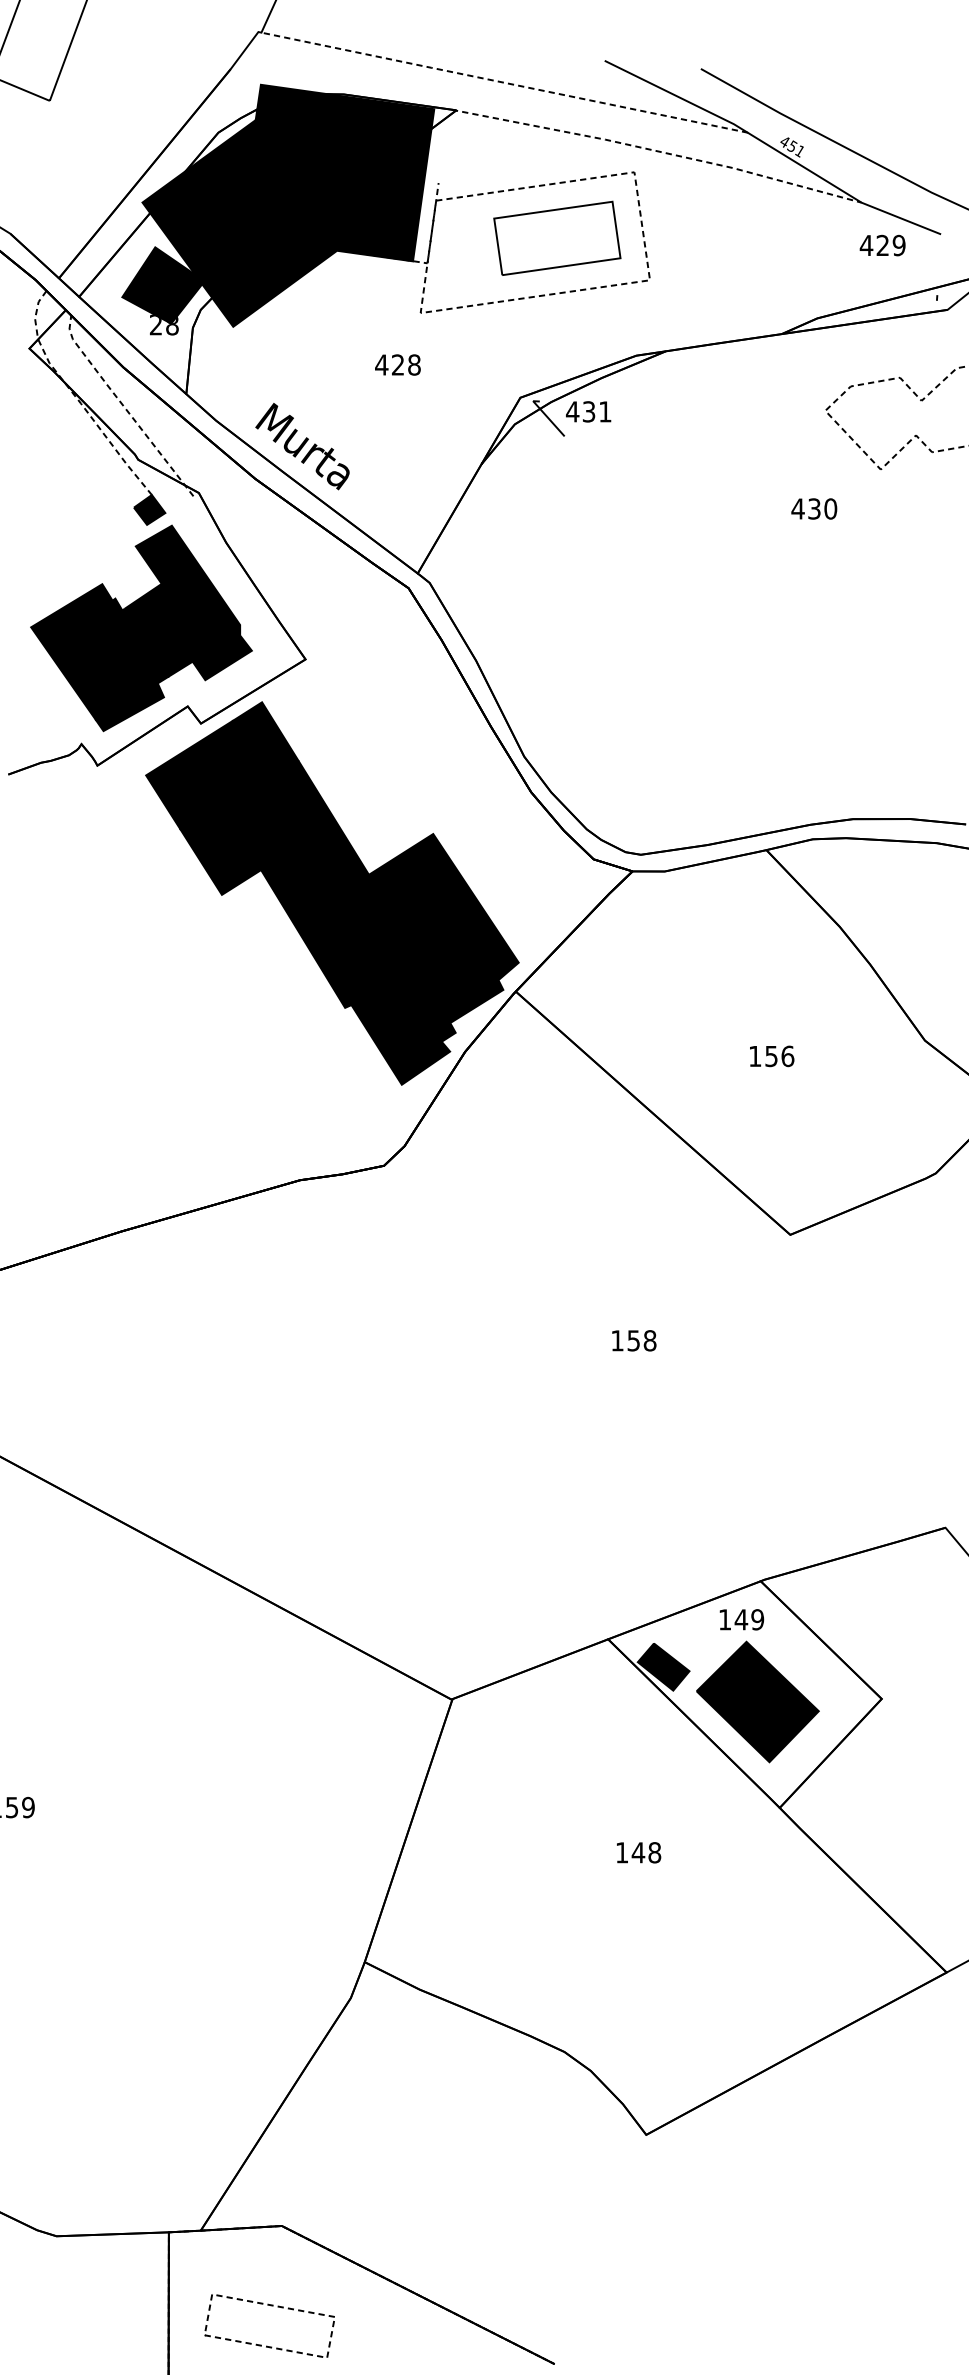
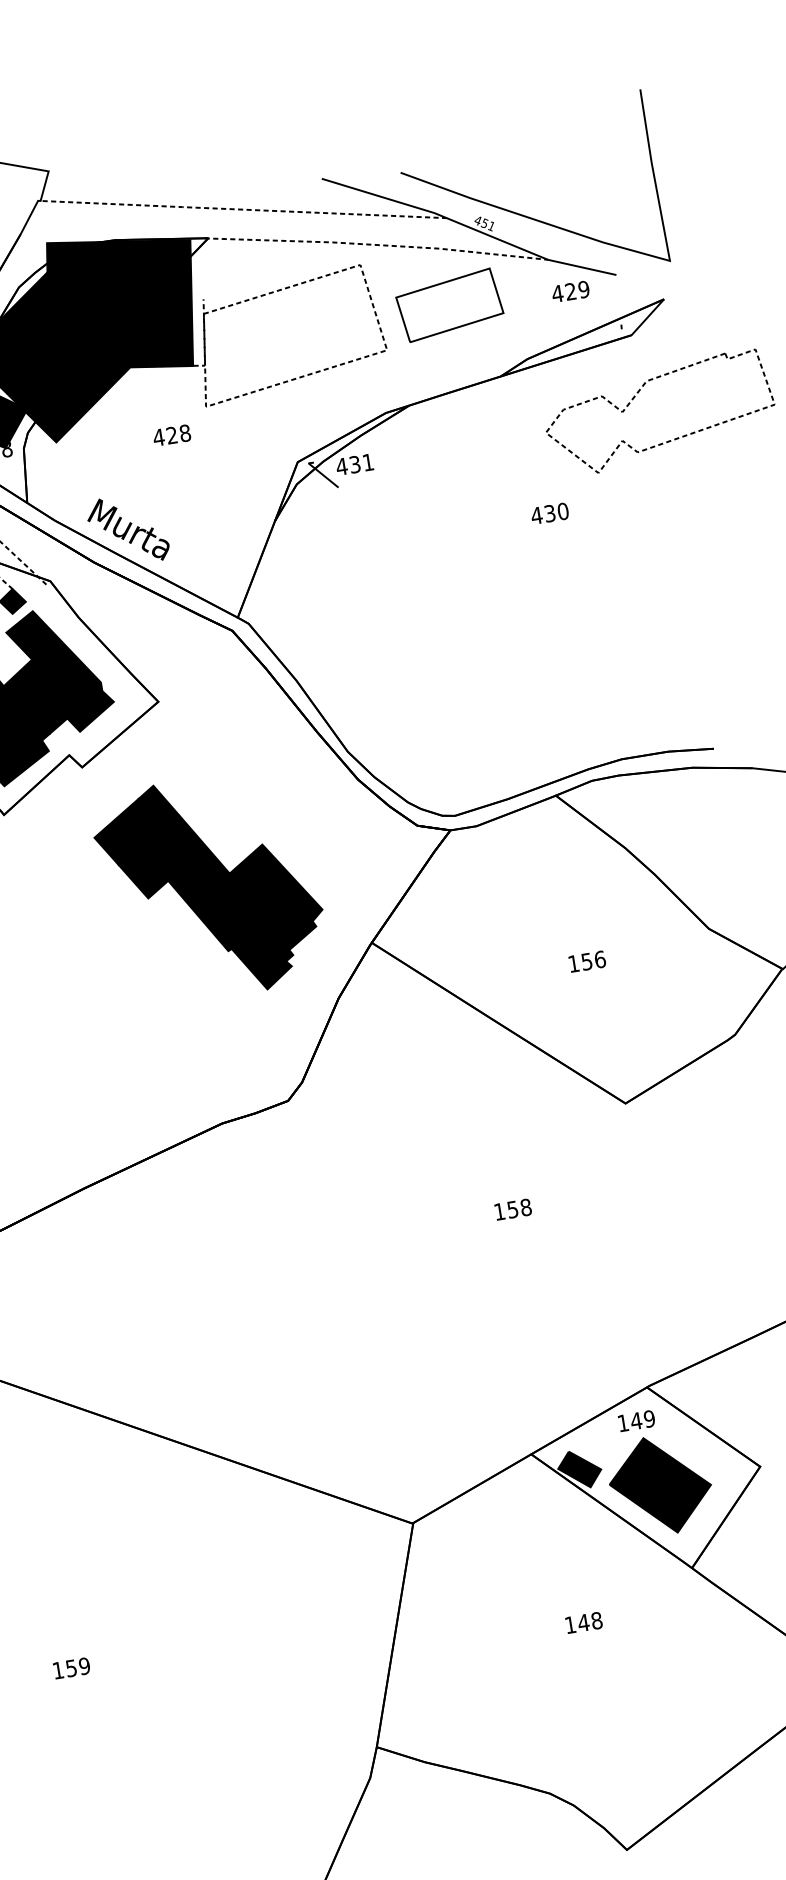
part: (557, 237) -> (449, 304), moved
text: (397, 364) -> (171, 435), moved
part: (332, 893) -> (210, 887), size x0.7

